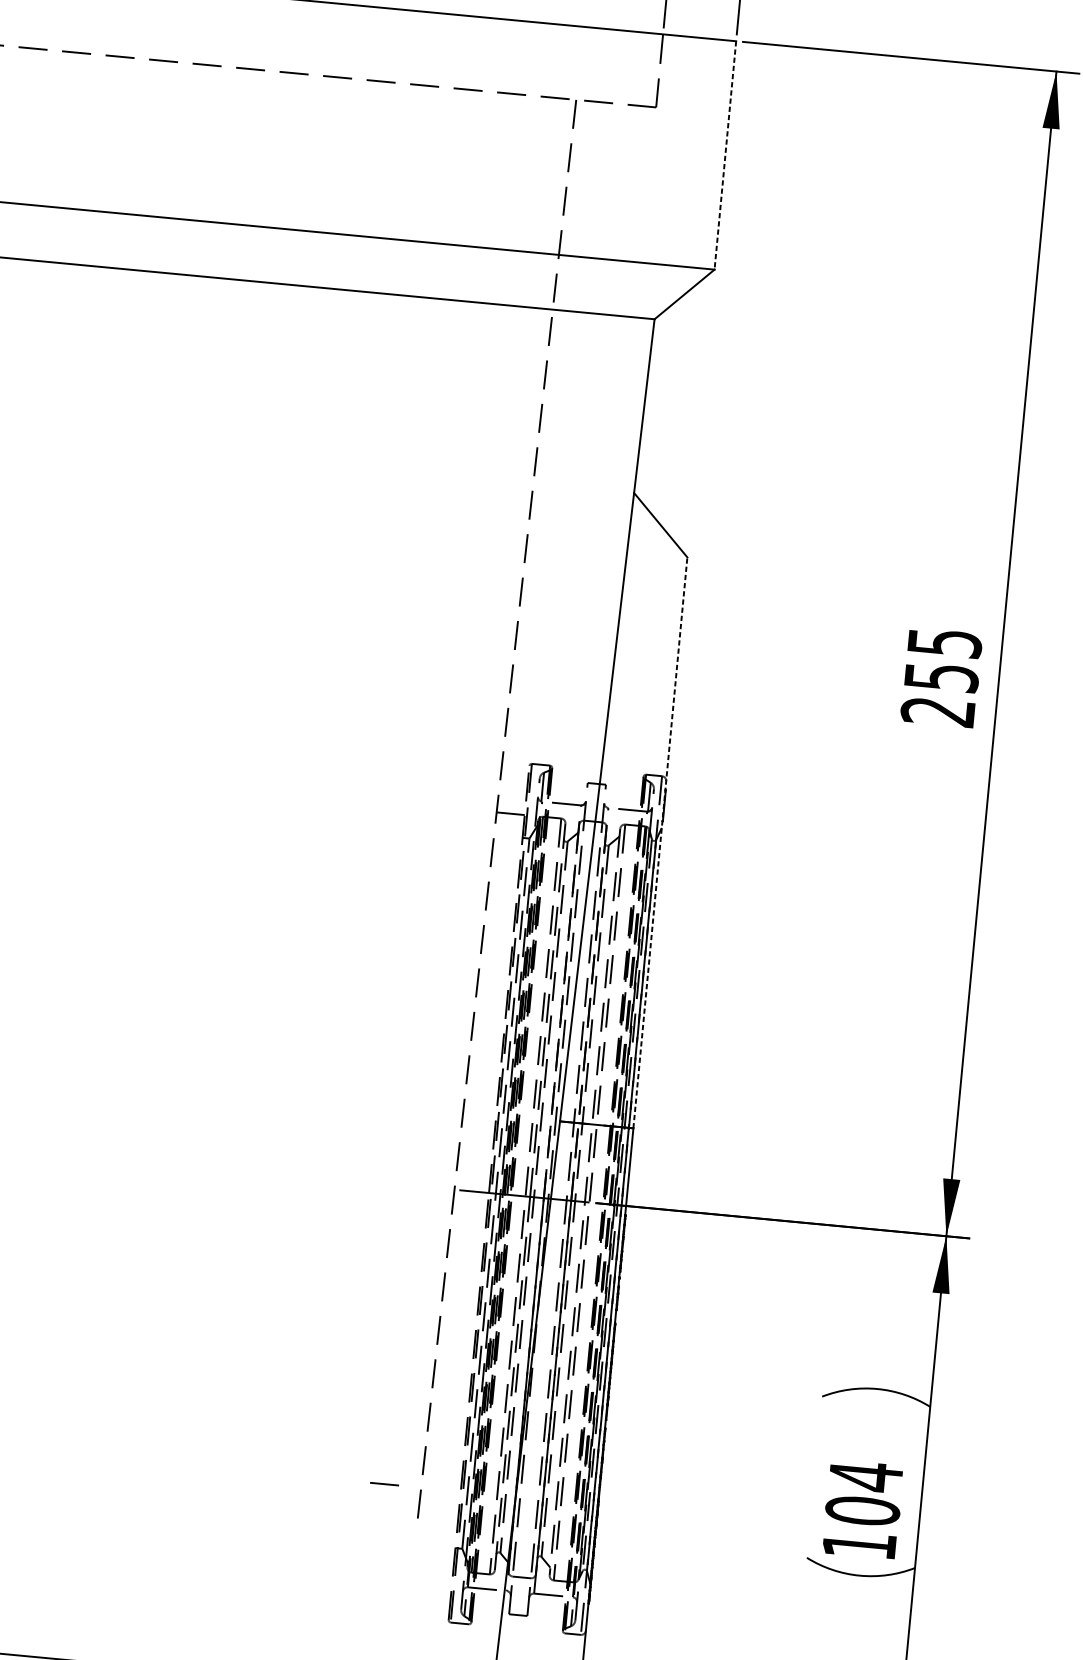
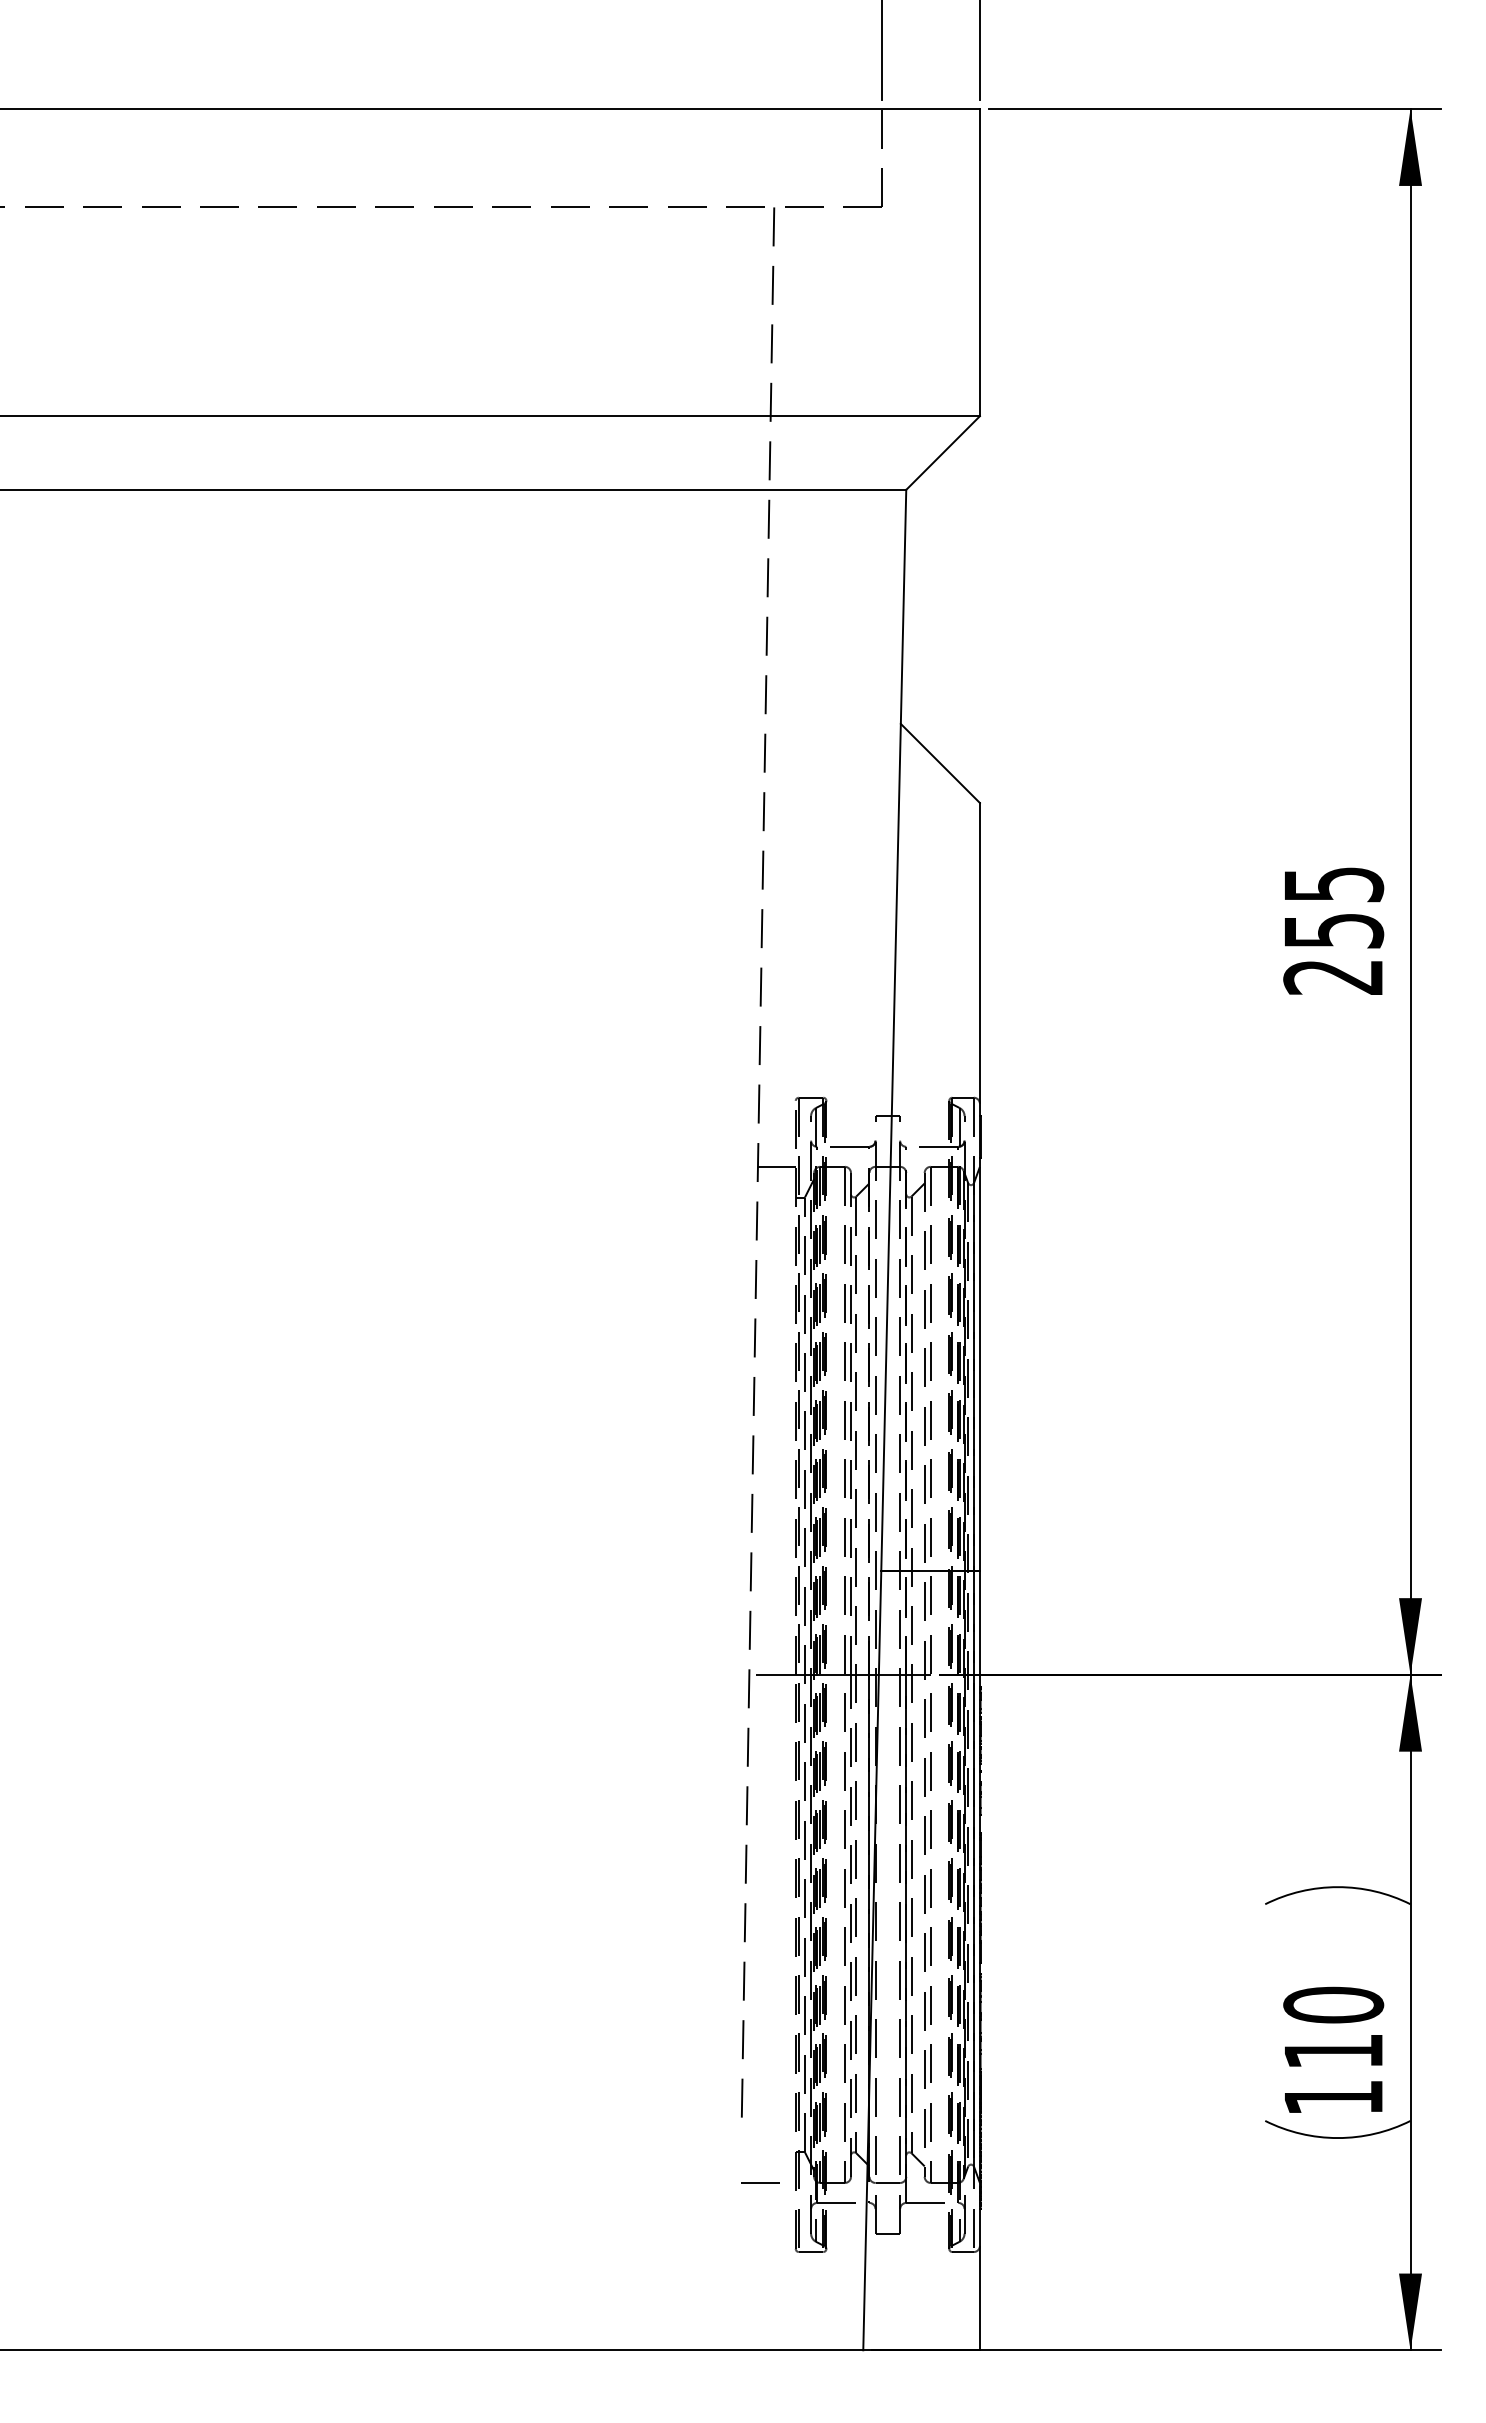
line: (725, 155) -> (979, 262), dashed -> solid
line: (660, 842) -> (979, 1186), dashed -> solid
line: (384, 1483) -> (760, 2182), moved
text: (864, 1493) -> (1333, 2027), 104 -> 110

